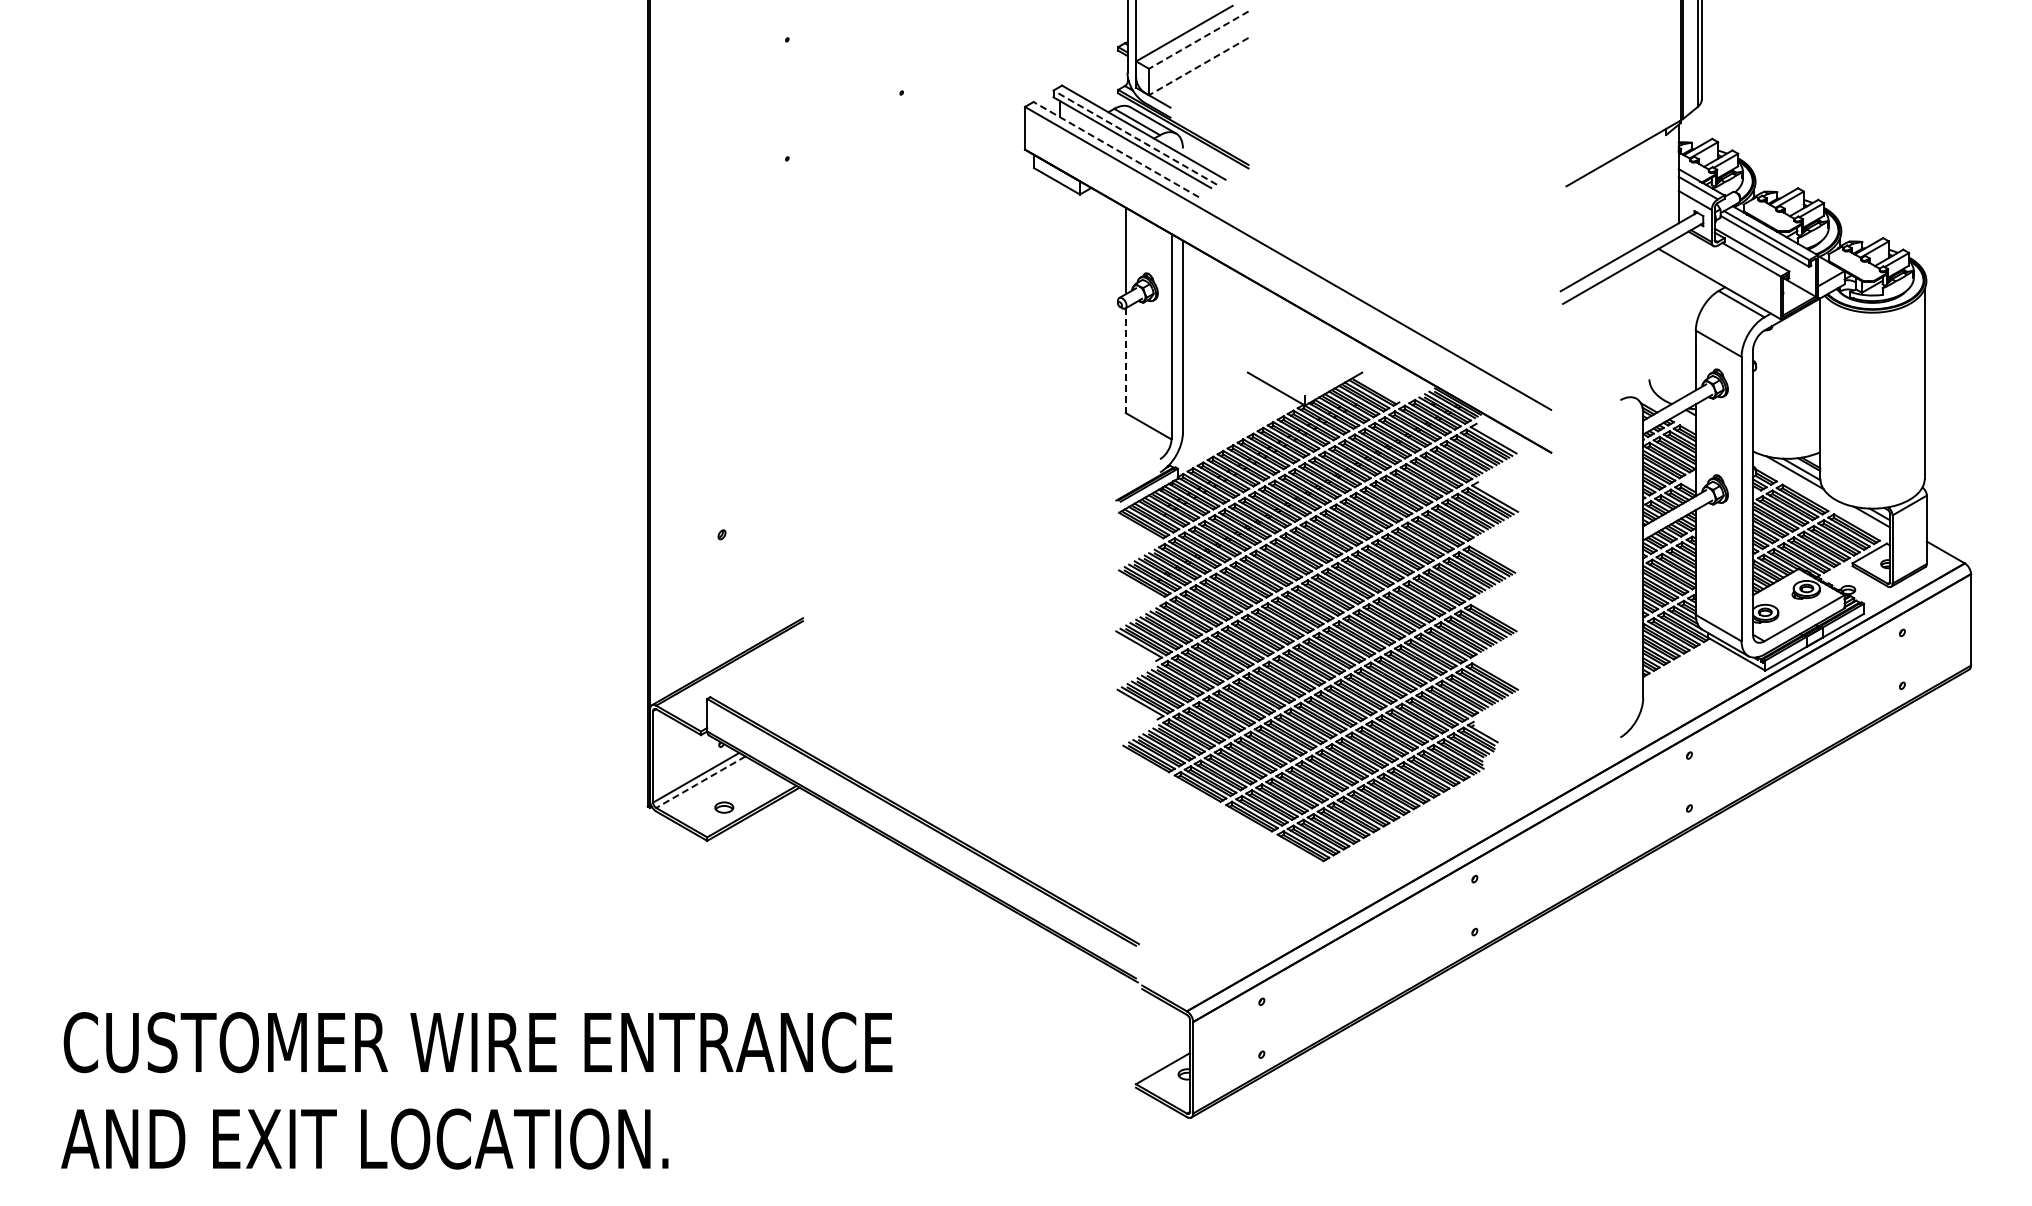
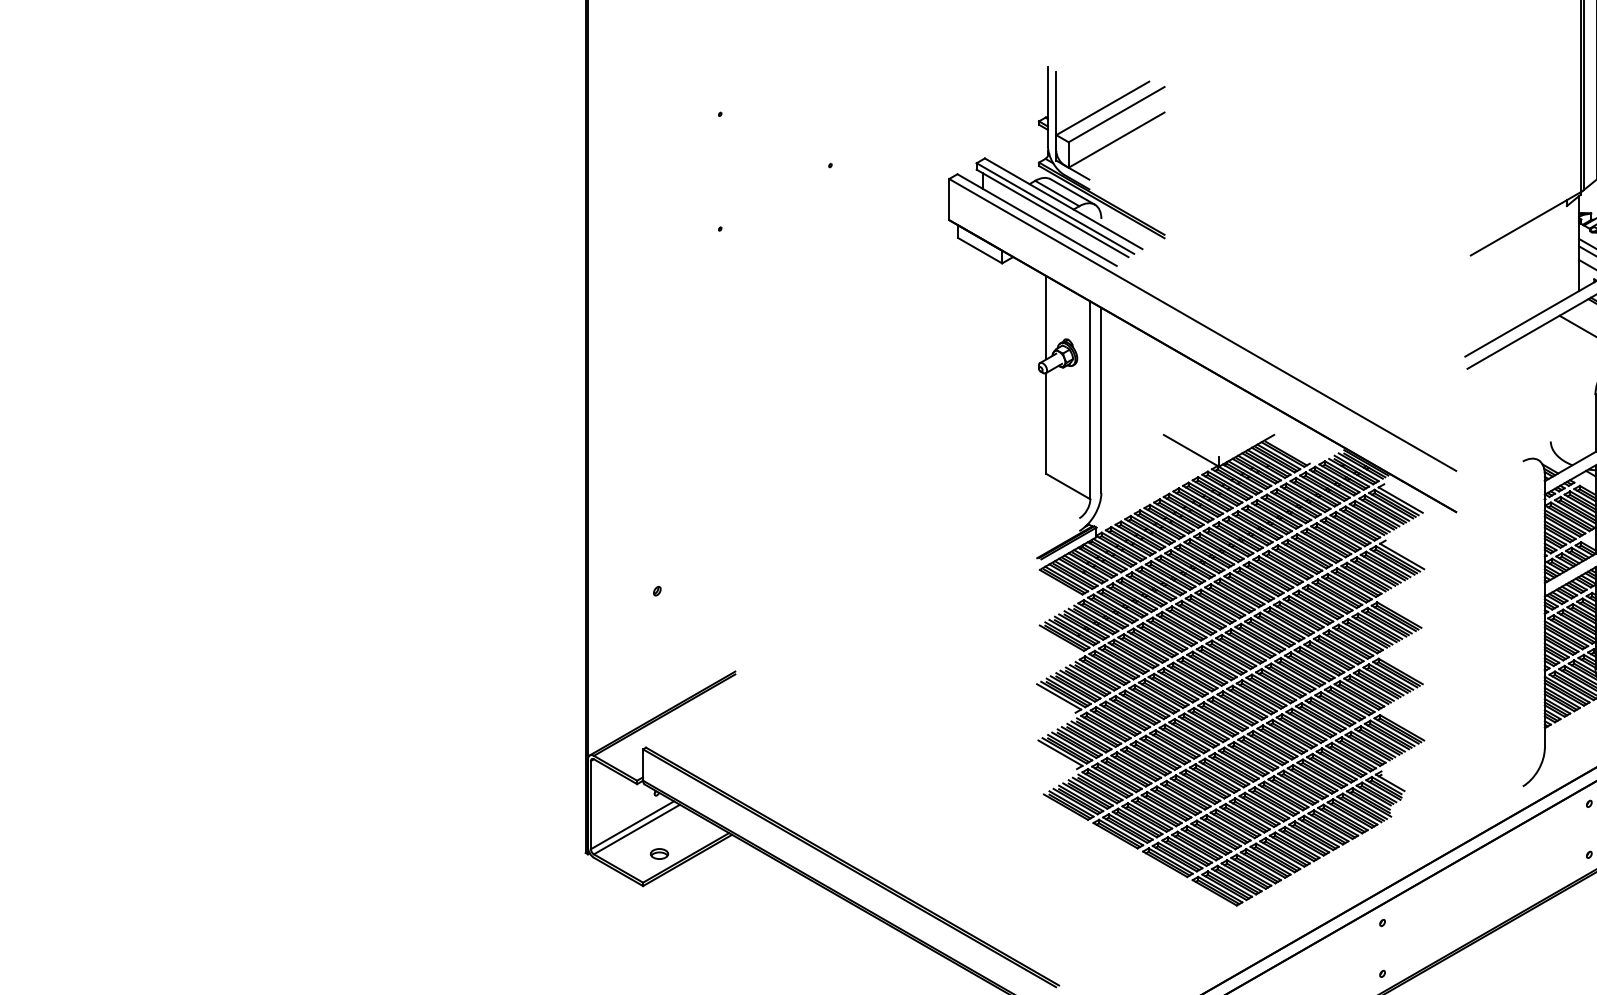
line: (1198, 40) -> (1116, 114), dashed -> solid
line: (1198, 66) -> (1116, 140), dashed -> solid
line: (1134, 137) -> (1054, 208), dashed -> solid
line: (1115, 149) -> (1036, 220), dashed -> solid
line: (1125, 361) -> (1046, 424), dashed -> solid
line: (700, 782) -> (636, 829), dashed -> solid

